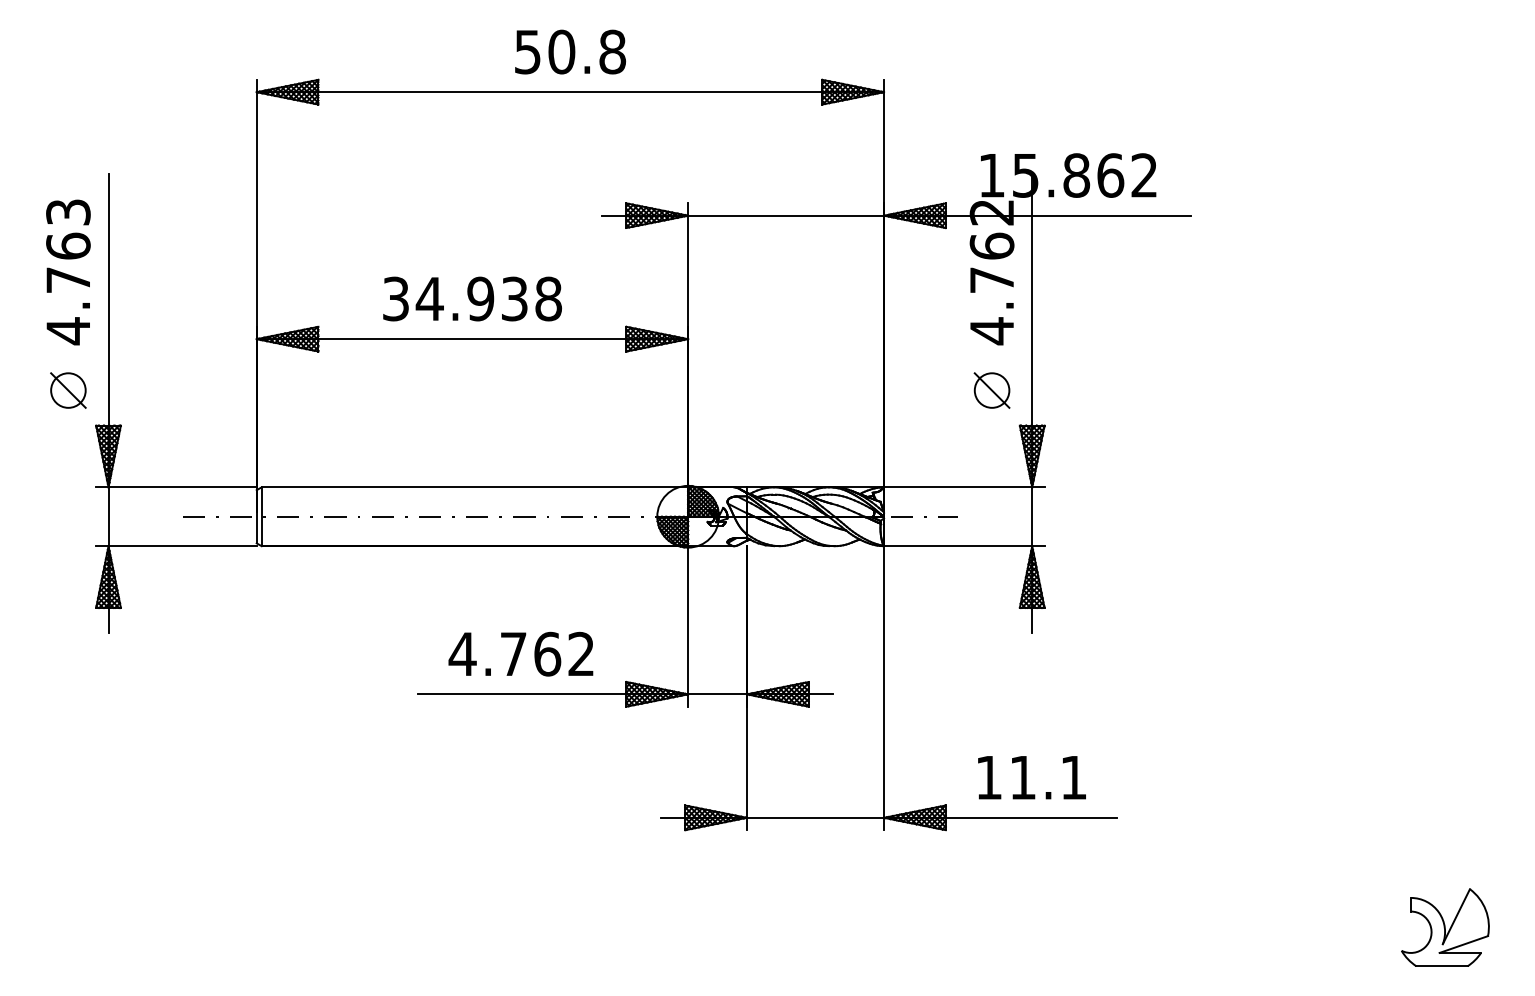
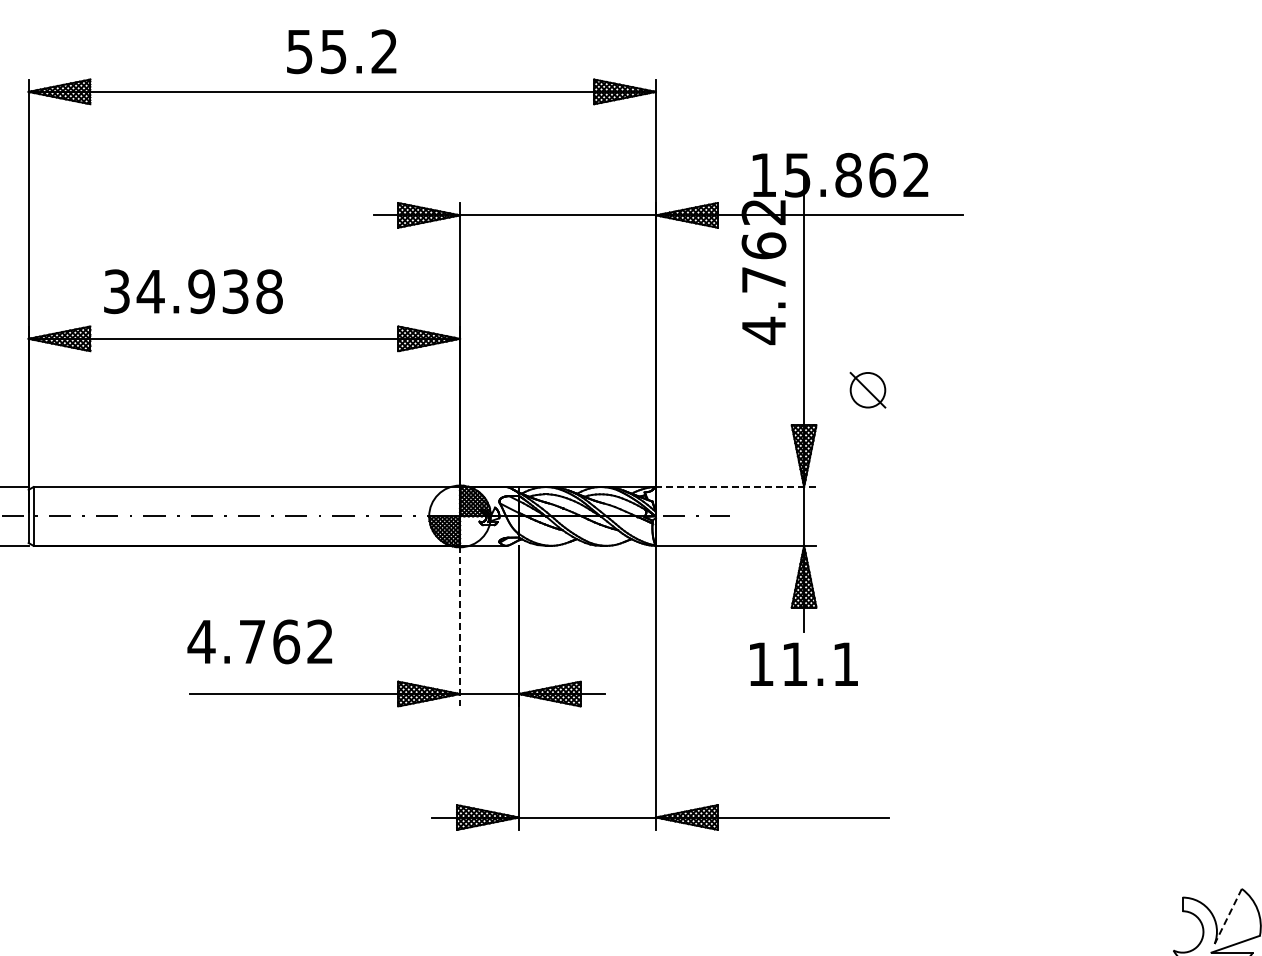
text: (587, 51) -> (359, 51), 50.8 -> 55.2
text: (472, 298) -> (193, 291), moved
part: (991, 390) -> (867, 390), moved
line: (963, 487) -> (735, 487), solid -> dashed
line: (688, 626) -> (460, 626), solid -> dashed
text: (520, 653) -> (259, 641), moved
text: (1031, 777) -> (803, 664), moved
line: (1456, 916) -> (1228, 916), solid -> dashed

